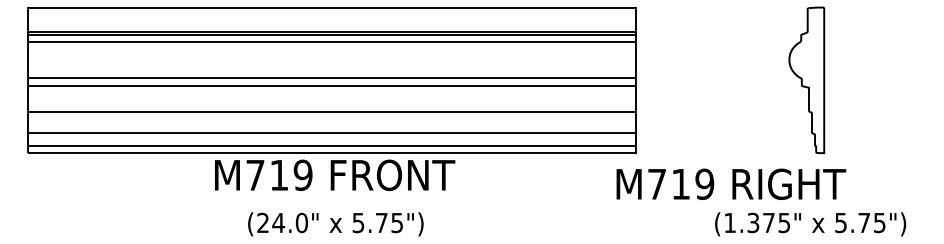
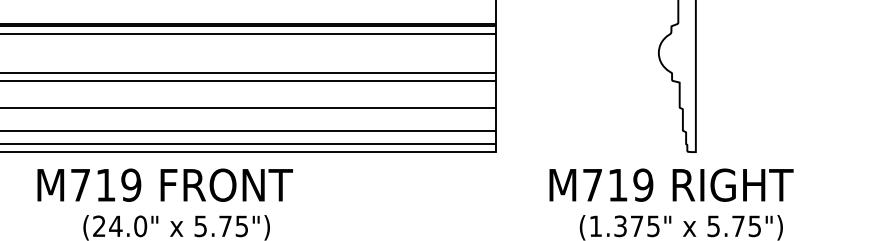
text: (335, 174) -> (165, 184), moved
text: (731, 183) -> (671, 184), moved

